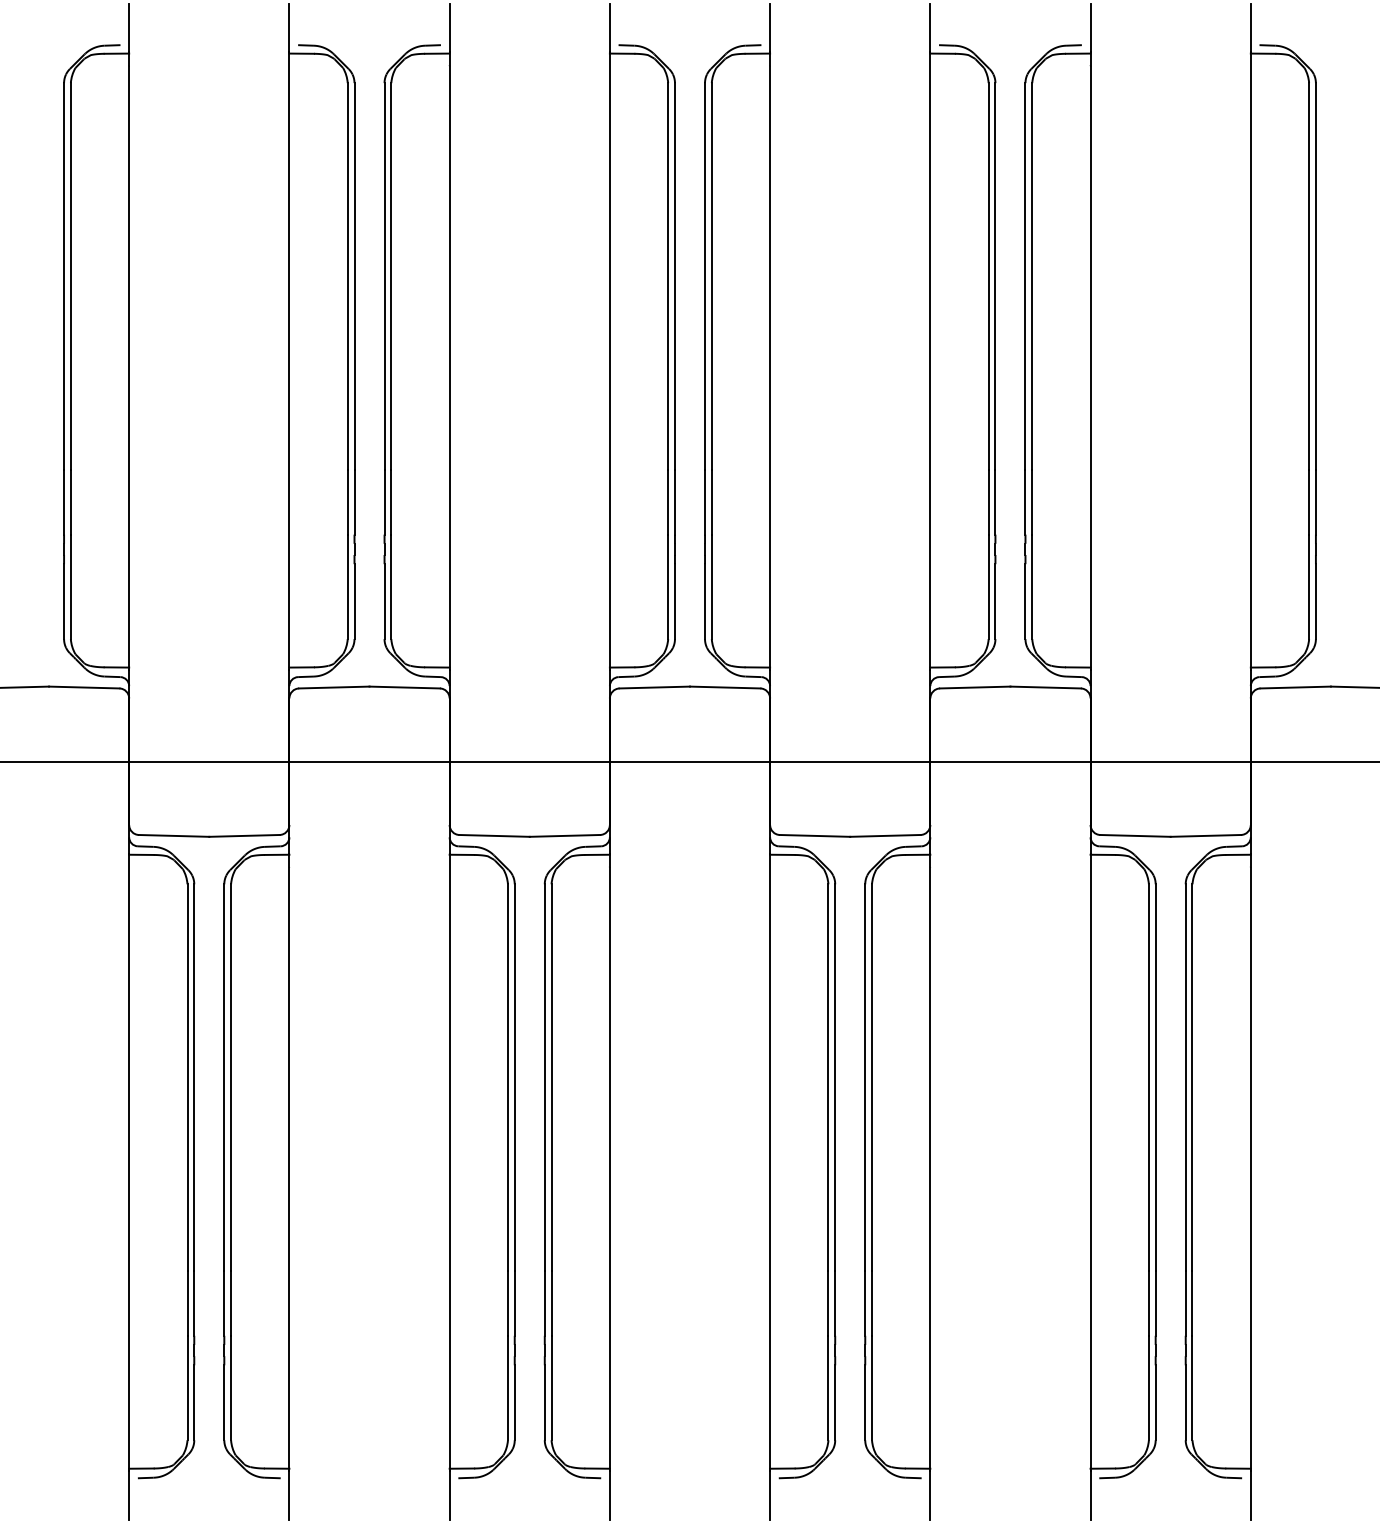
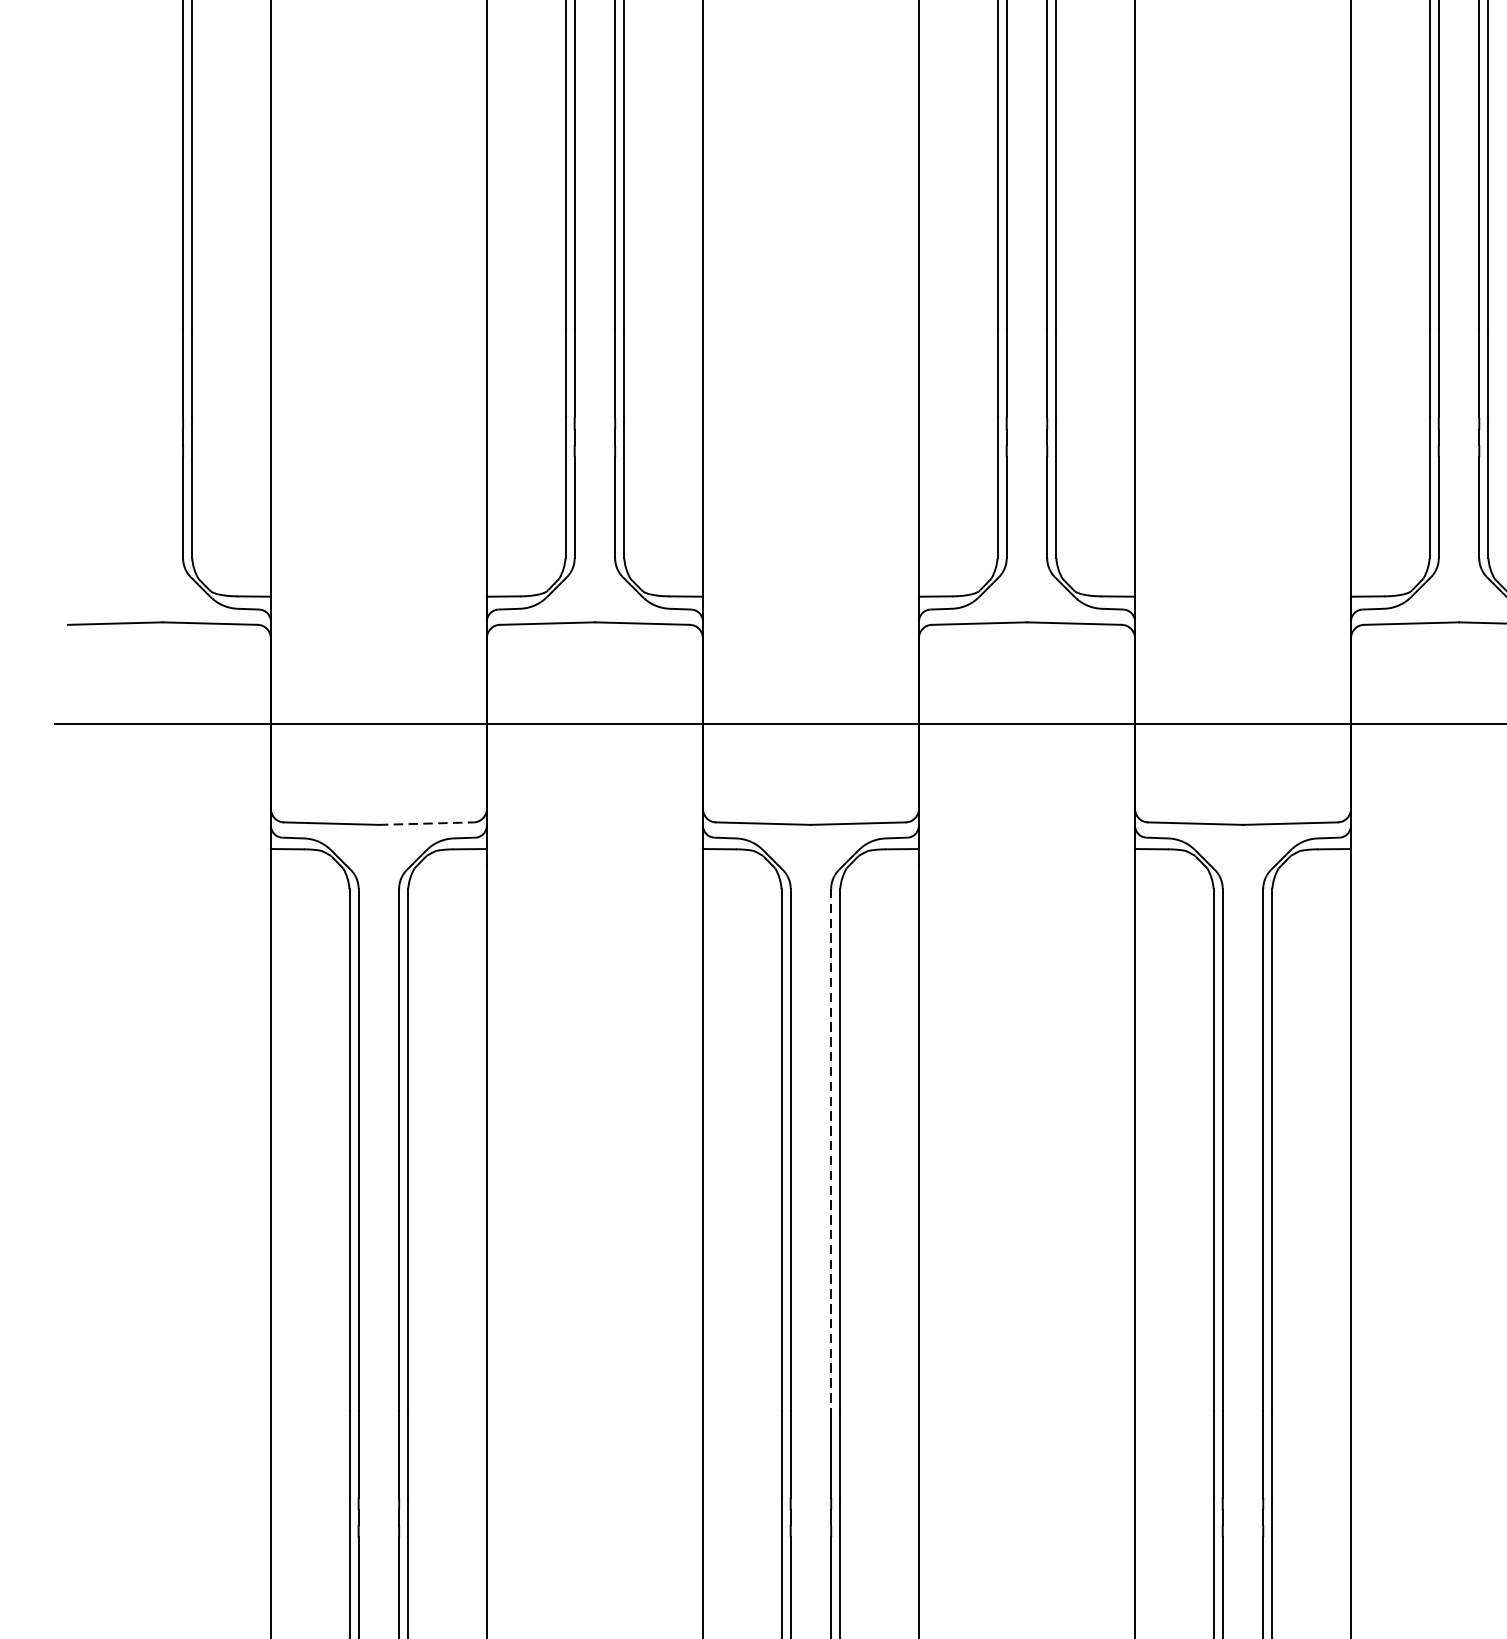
line: (244, 835) -> (426, 823), solid -> dashed
line: (544, 1078) -> (830, 1150), solid -> dashed

